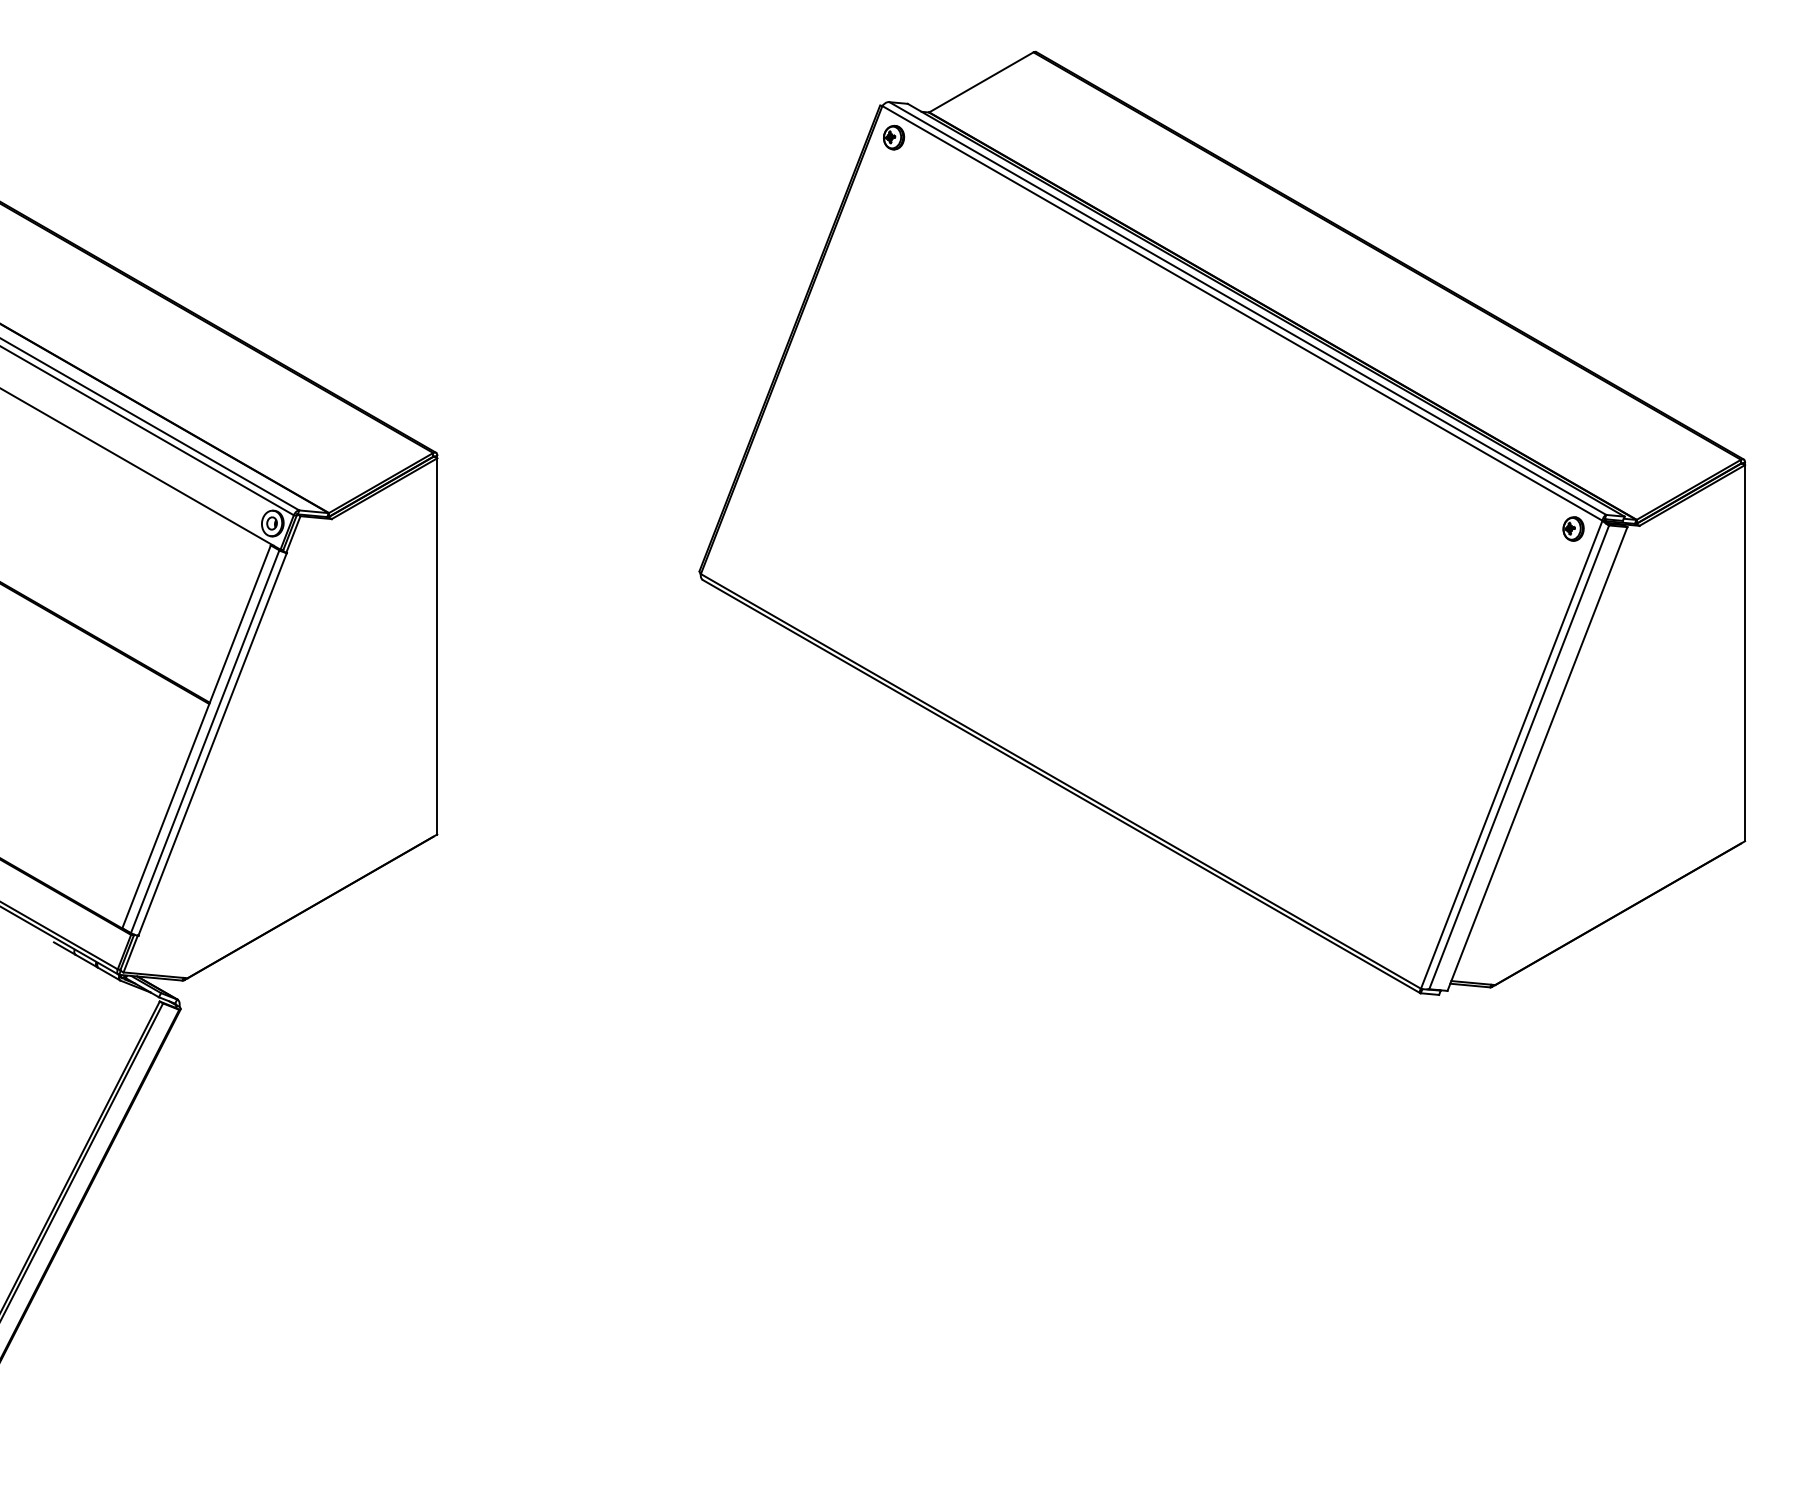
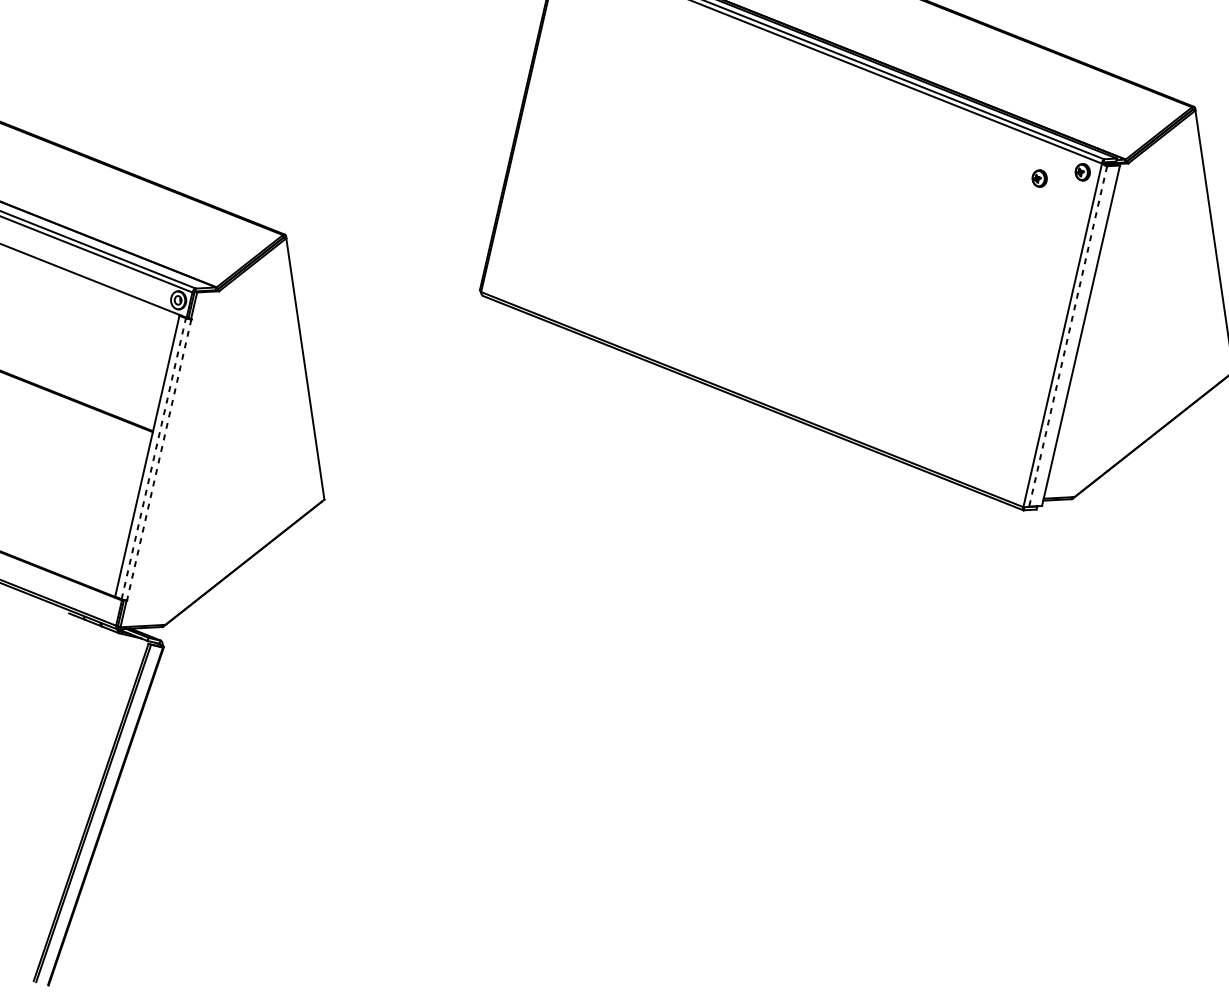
part: (1511, 528) -> (1039, 178), added
line: (205, 741) -> (154, 458), solid -> dashed
line: (212, 744) -> (159, 459), solid -> dashed
line: (1519, 757) -> (1068, 336), solid -> dashed

